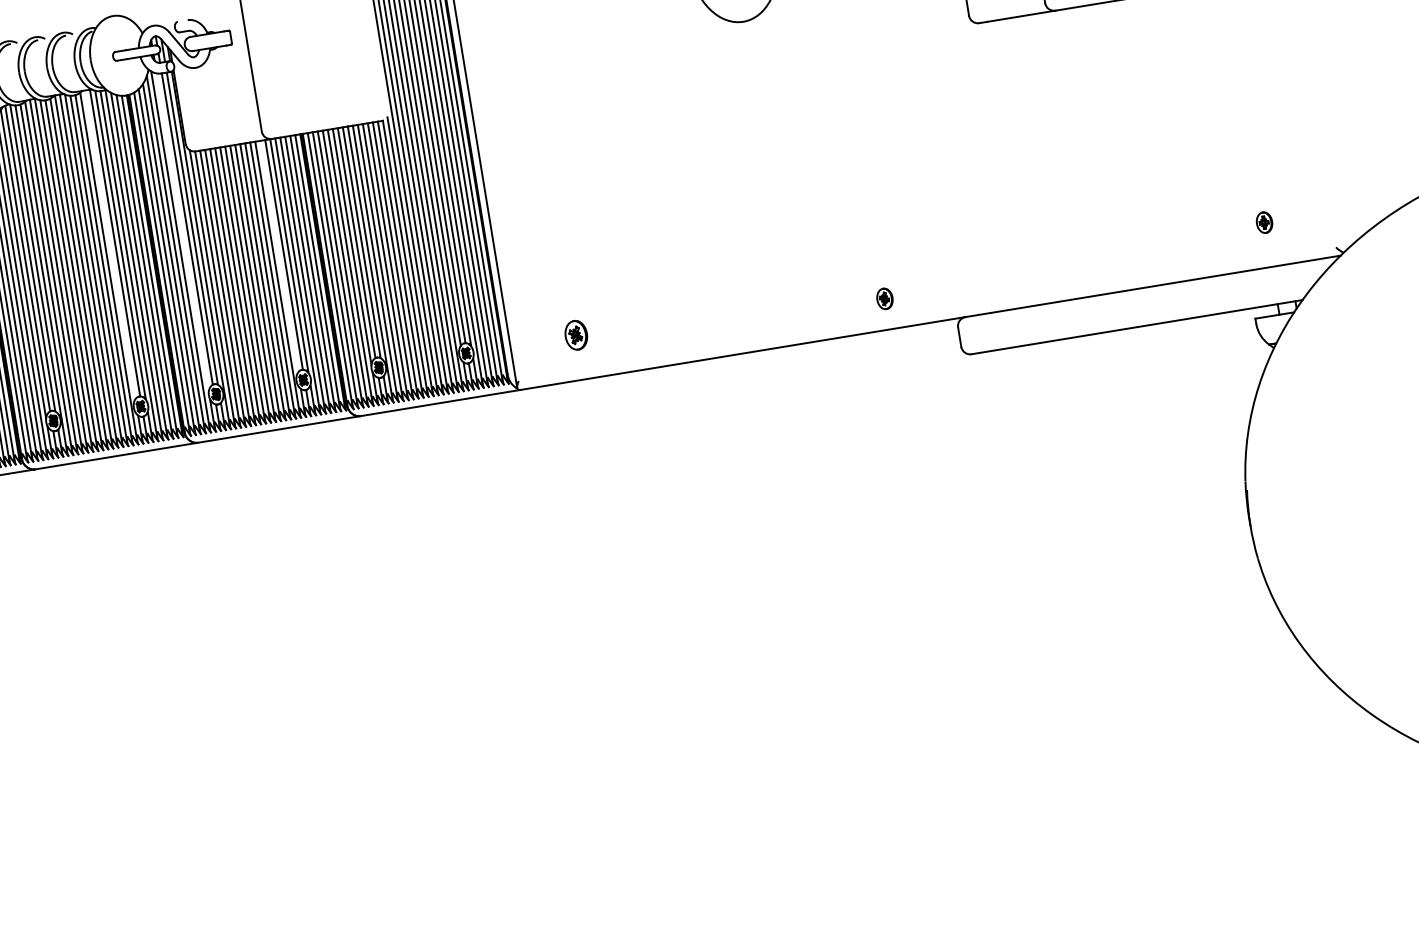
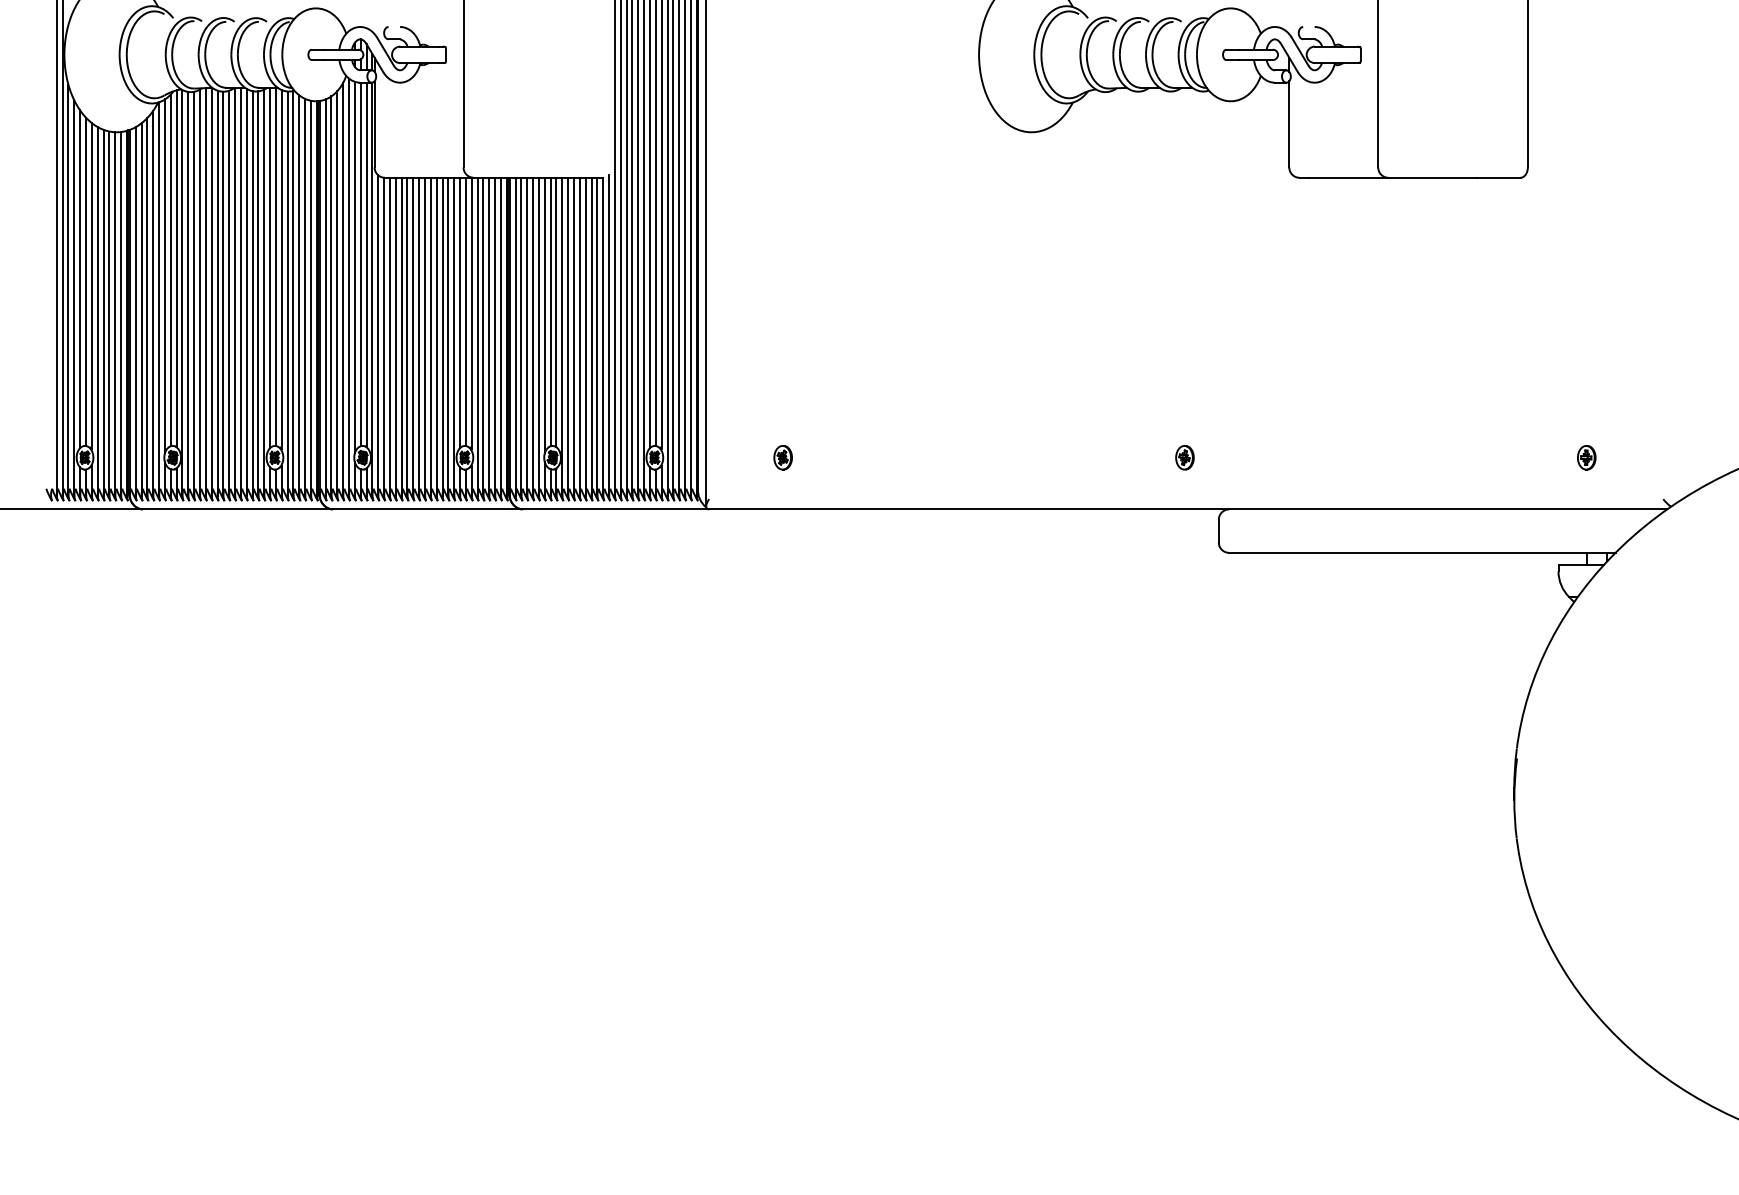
line: (182, 232) -> (354, 267), added
line: (110, 244) -> (270, 267), added
line: (279, 256) -> (460, 312), added
part: (884, 298) -> (1184, 457), moved
part: (575, 335) -> (782, 457), size x0.71

